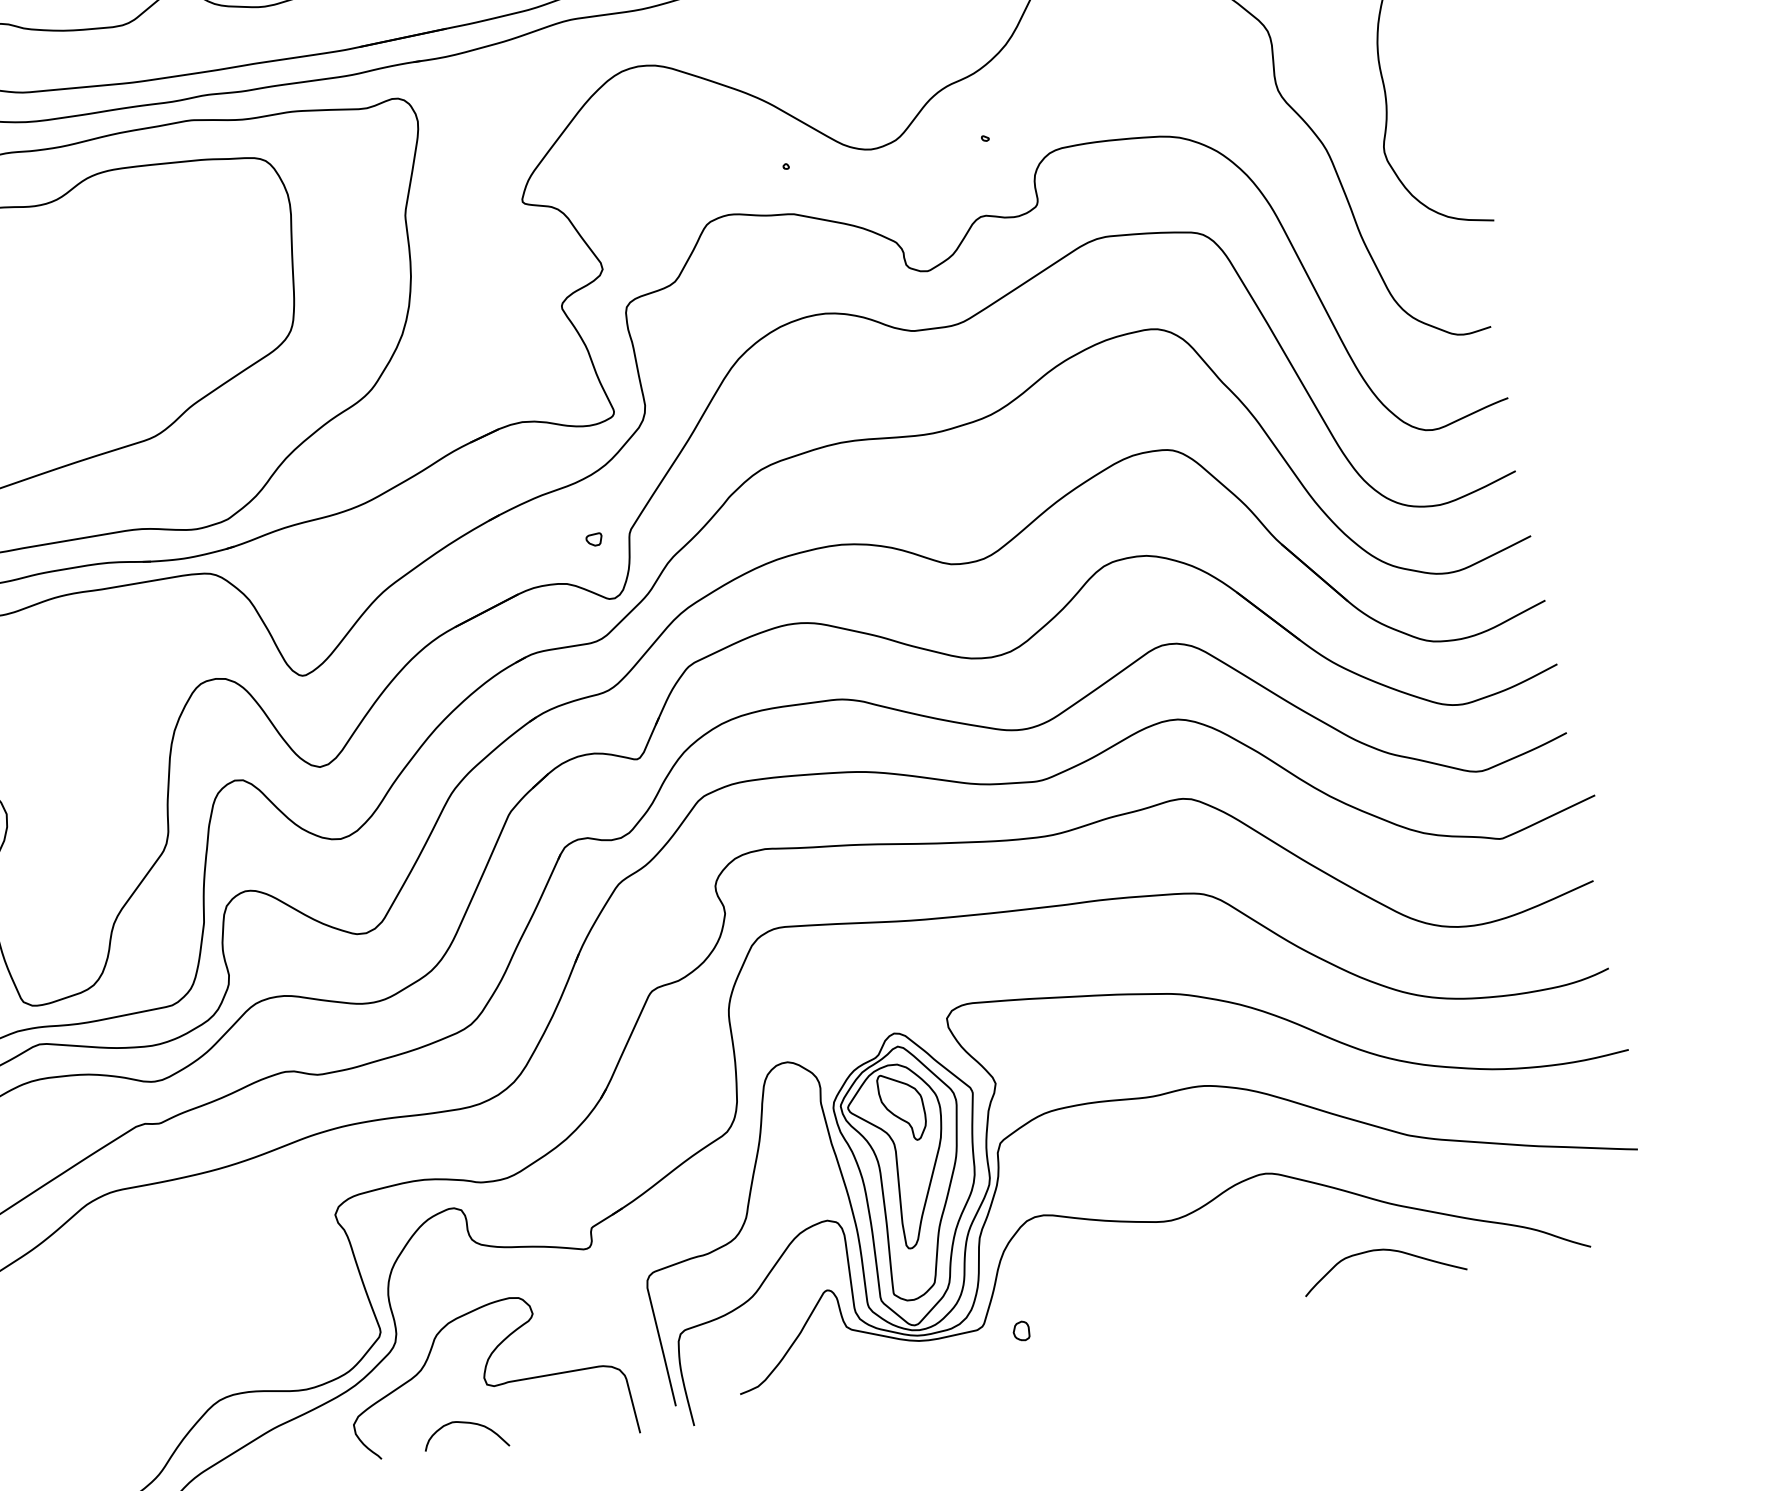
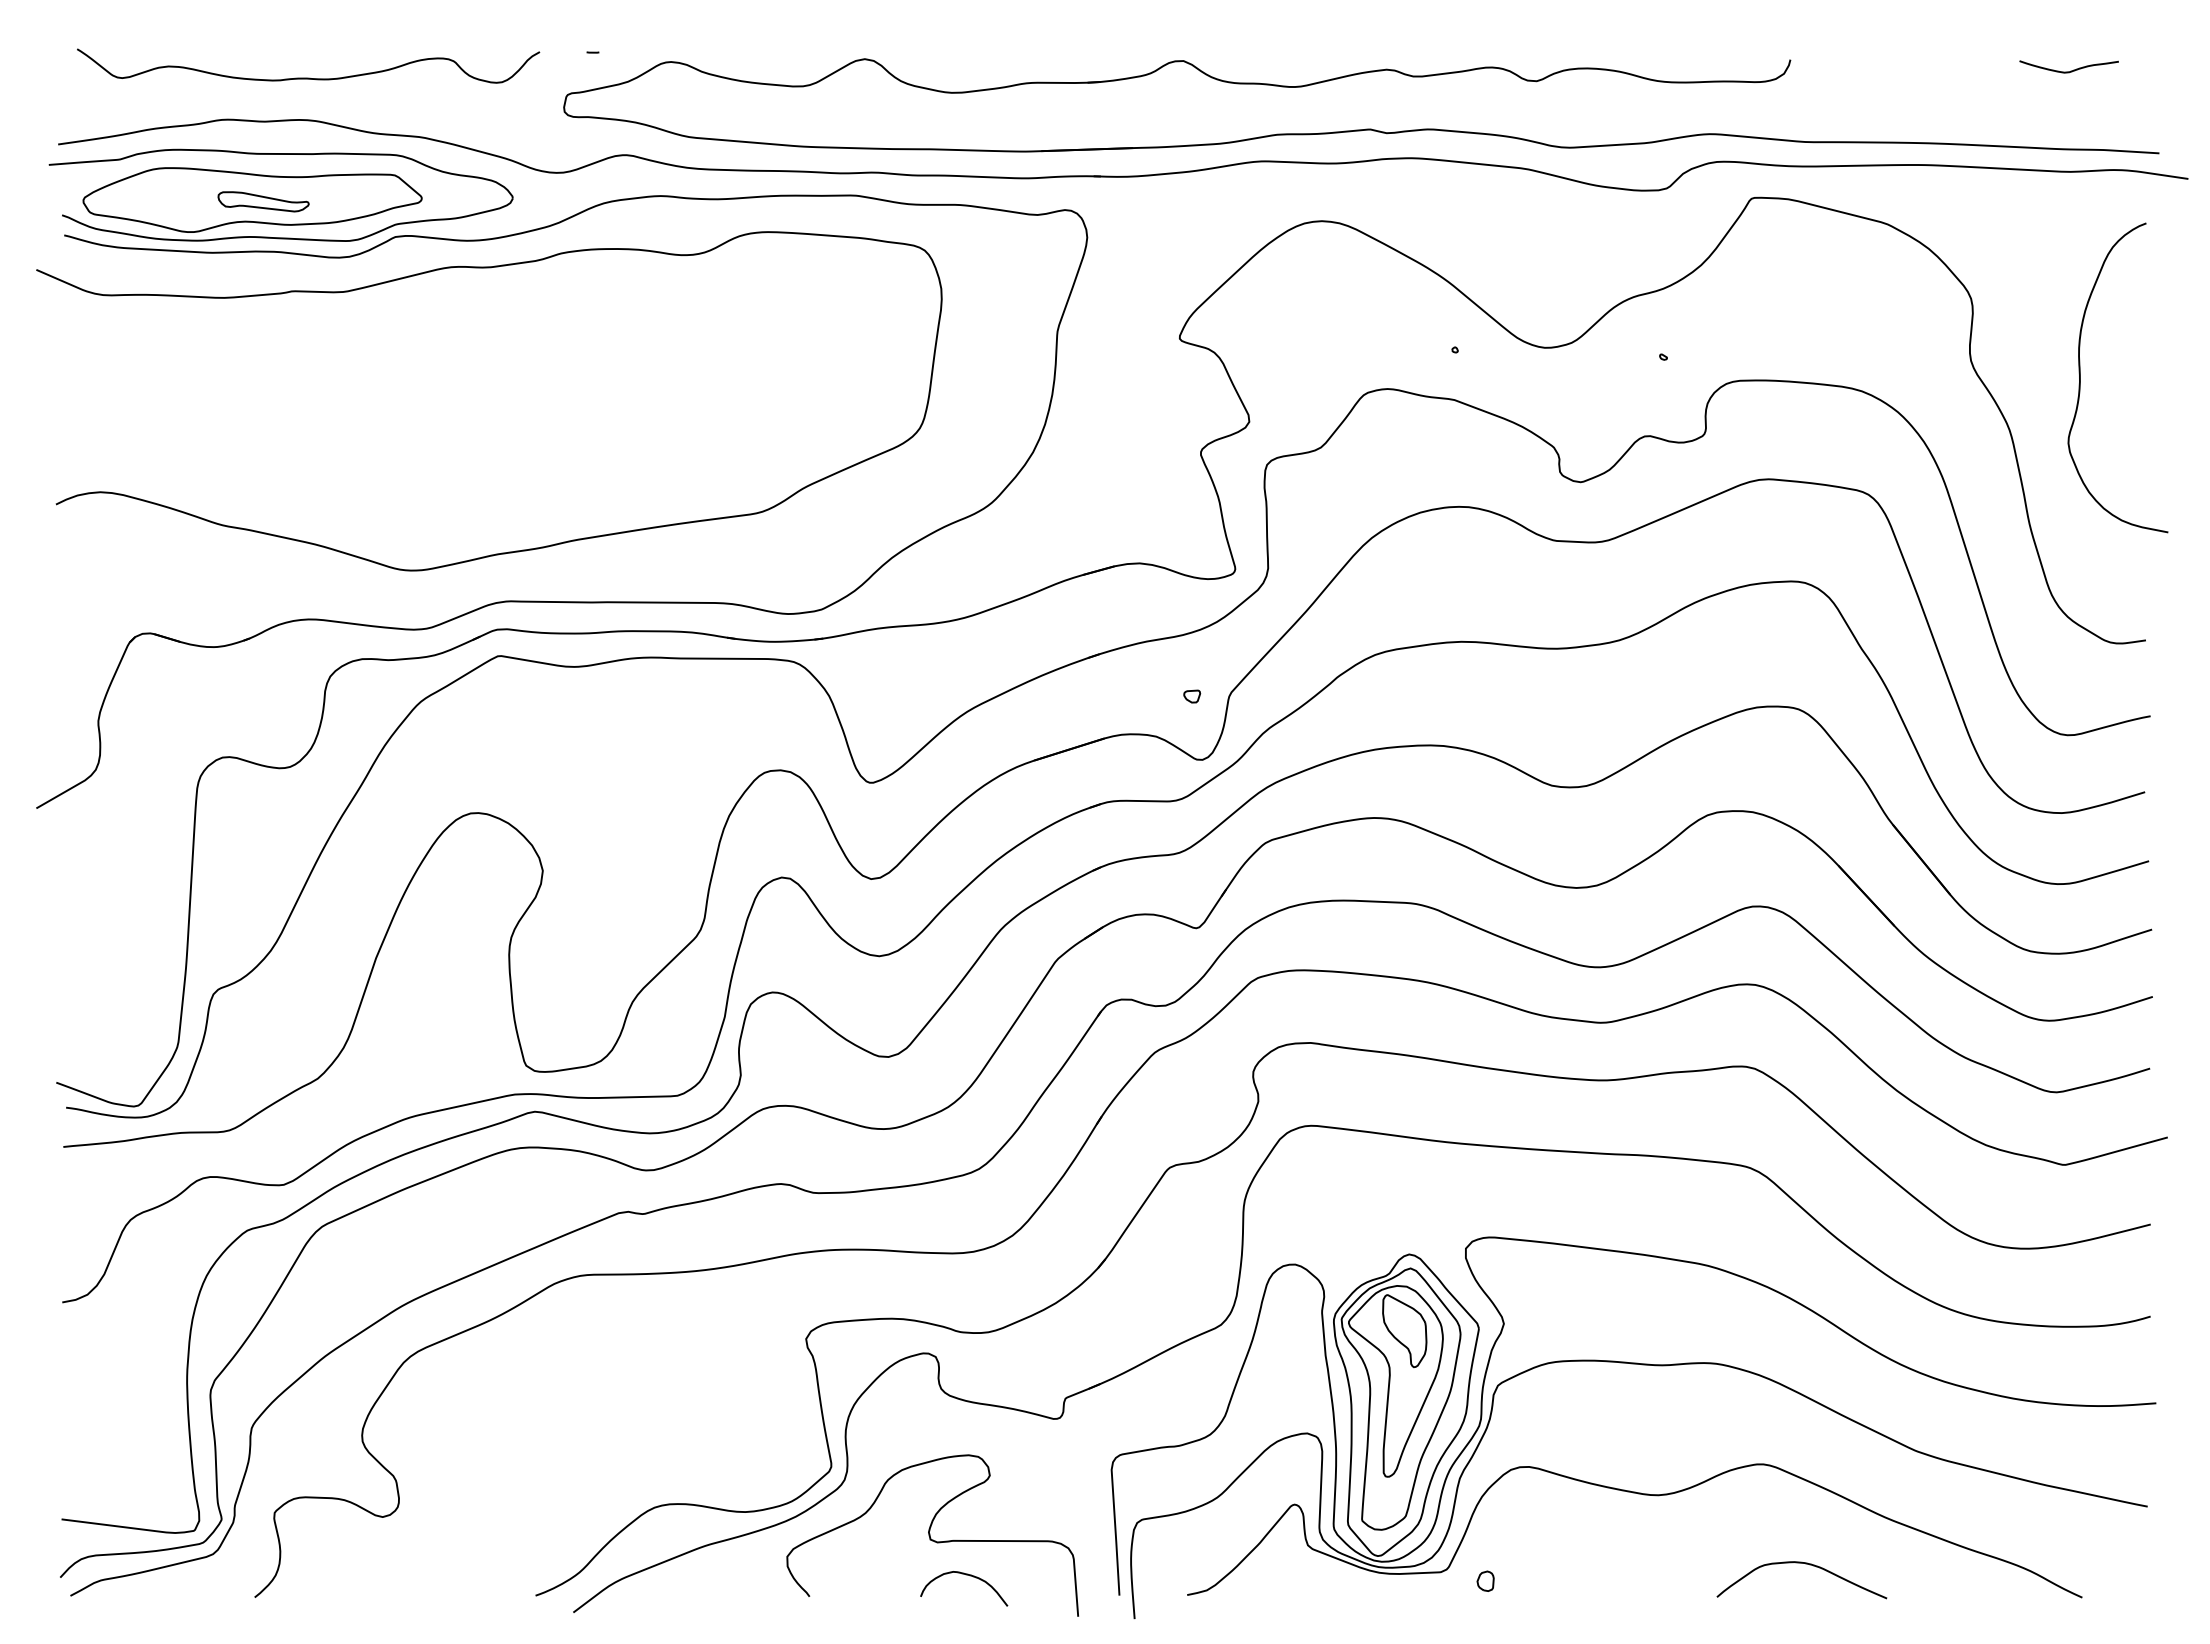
curve: (1384, 1250) -> (1805, 1564), moved
curve: (465, 1423) -> (966, 1575), moved

